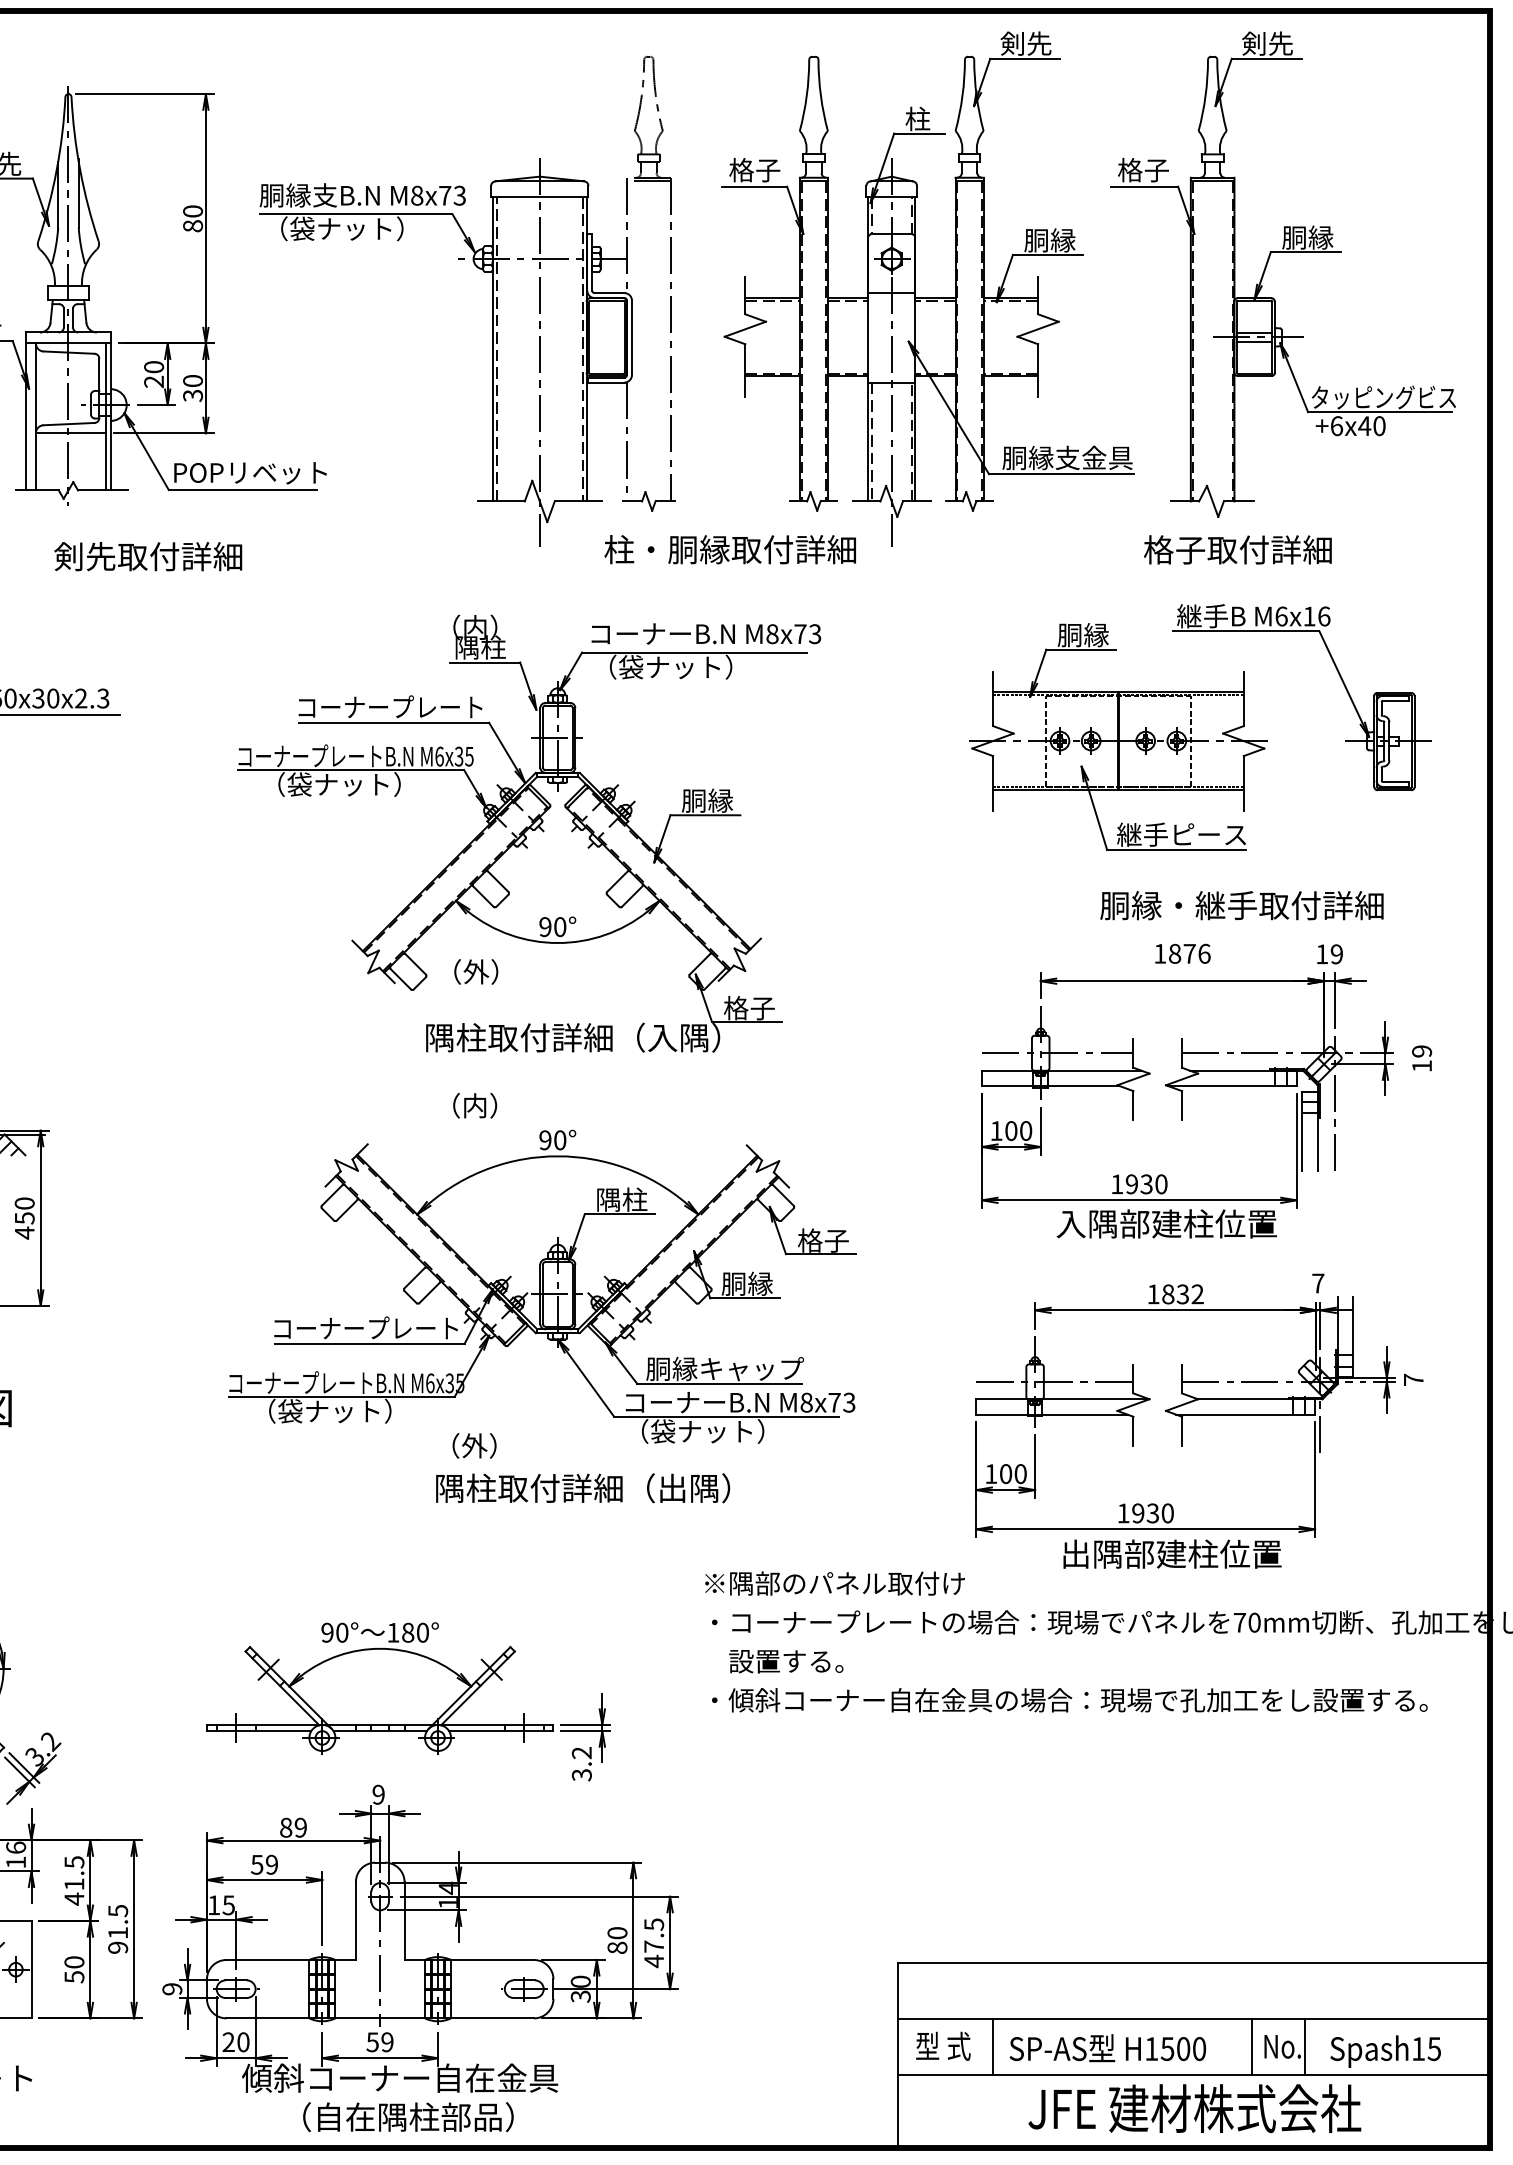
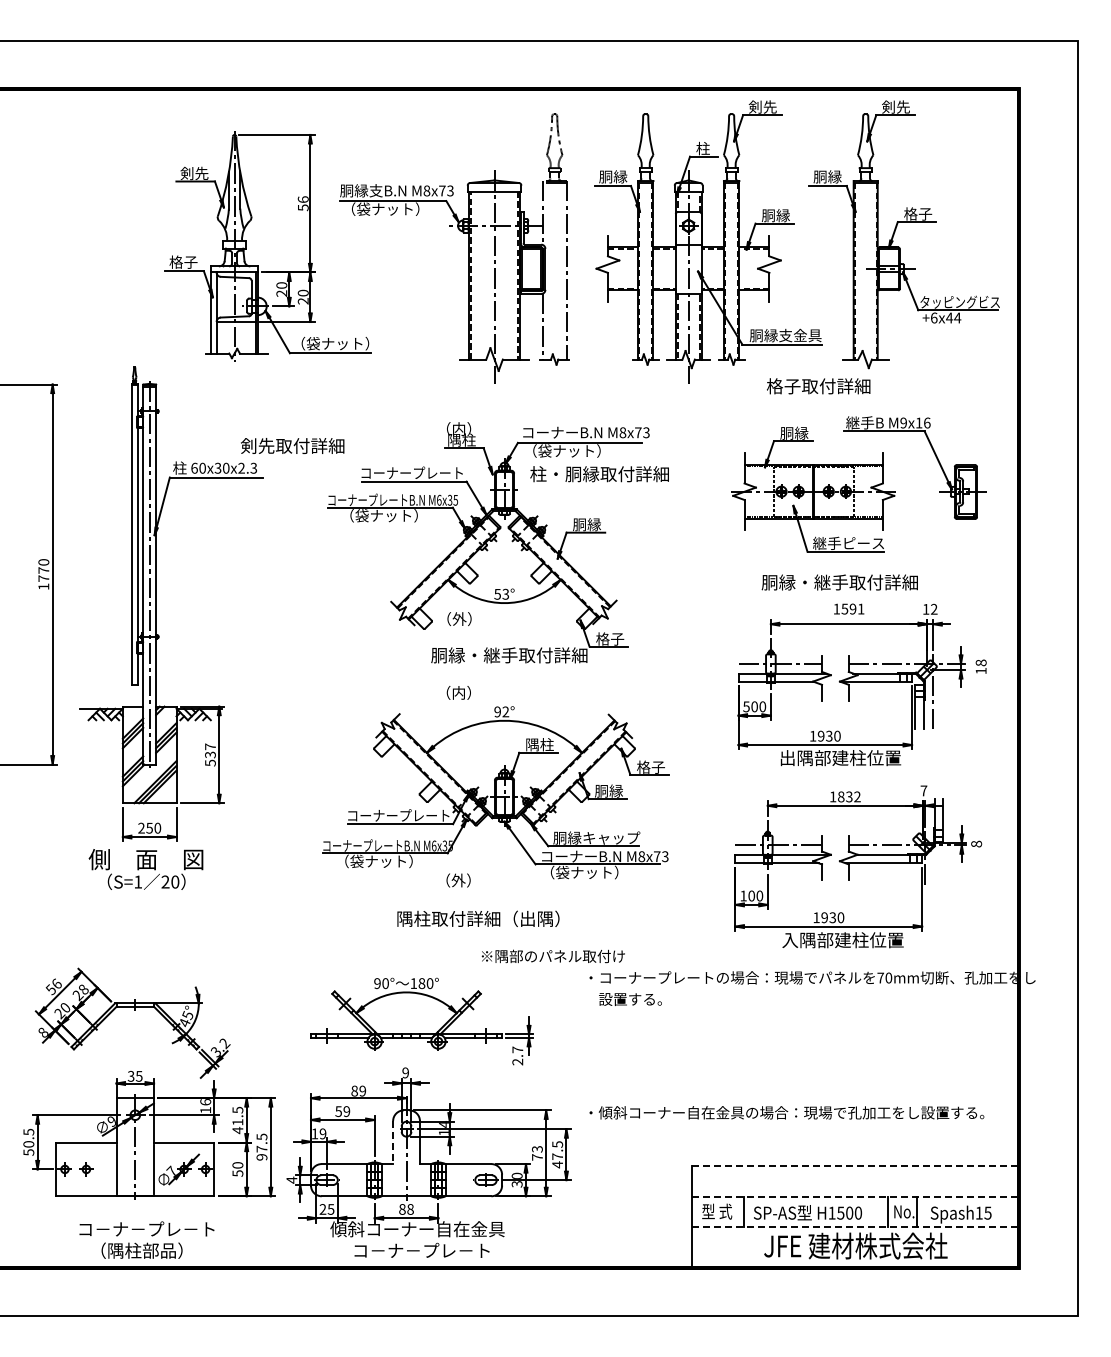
text: (755, 169) -> (613, 176), 格子 -> 胴縁
text: (1143, 169) -> (827, 176), 格子 -> 胴縁
text: (191, 218) -> (302, 203), 80 -> 56
text: (1308, 236) -> (918, 213), 胴縁 -> 格子
text: (193, 396) -> (303, 301), 30 -> 20
text: (1379, 425) -> (957, 317), +6x40 -> +6x44
text: (249, 472) -> (334, 343), POPリベット -> （袋ナット）
part: (730, 550) -> (599, 474), moved
text: (1237, 550) -> (818, 386), moved
text: (148, 555) -> (292, 445), moved
text: (1281, 615) -> (903, 422), M6x16 -> M9x16
text: (1241, 905) -> (839, 582), moved
text: (552, 925) -> (501, 593), 90° -> 53°
text: (1188, 952) -> (852, 608), 1876 -> 1591
text: (1335, 954) -> (933, 609), 19 -> 12
text: (572, 1037) -> (512, 655), 隅柱取付詳細（入隅） -> 胴縁・継手取付詳細
text: (1422, 1050) -> (981, 662), 19 -> 18
text: (996, 1130) -> (746, 706), 100 -> 500
text: (559, 1139) -> (505, 711), 90° -> 92°
text: (24, 1217) -> (210, 754), 450 -> 537
text: (1070, 1224) -> (787, 758), 入隅部建柱位置 -> 出隅部建柱位置
text: (1413, 1378) -> (976, 843), 7 -> 8
text: (583, 1487) -> (478, 918), moved
text: (1076, 1554) -> (790, 940), 出隅部建柱位置 -> 入隅部建柱位置
text: (833, 1583) -> (552, 956), moved
text: (1069, 1699) -> (786, 1112), moved
text: (581, 1763) -> (517, 1055), 3.2 -> 2.7
text: (227, 1904) -> (322, 1133), 15 -> 19
line: (356, 1922) -> (393, 1143), solid -> dashed
text: (117, 1931) -> (261, 1148), 91.5 -> 97.5
text: (617, 1940) -> (537, 1153), 80 -> 73
line: (1192, 1962) -> (854, 1165), solid -> dashed
text: (171, 1987) -> (291, 1179), 9 -> 4
line: (1192, 2018) -> (854, 1196), solid -> dashed
text: (242, 2042) -> (330, 1209), 20 -> 25
text: (380, 2042) -> (406, 1209), 59 -> 88
line: (1192, 2074) -> (854, 1227), solid -> dashed
text: (407, 2116) -> (421, 1250), （自在隅柱部品） -> コ－ナ－プレ－ト

